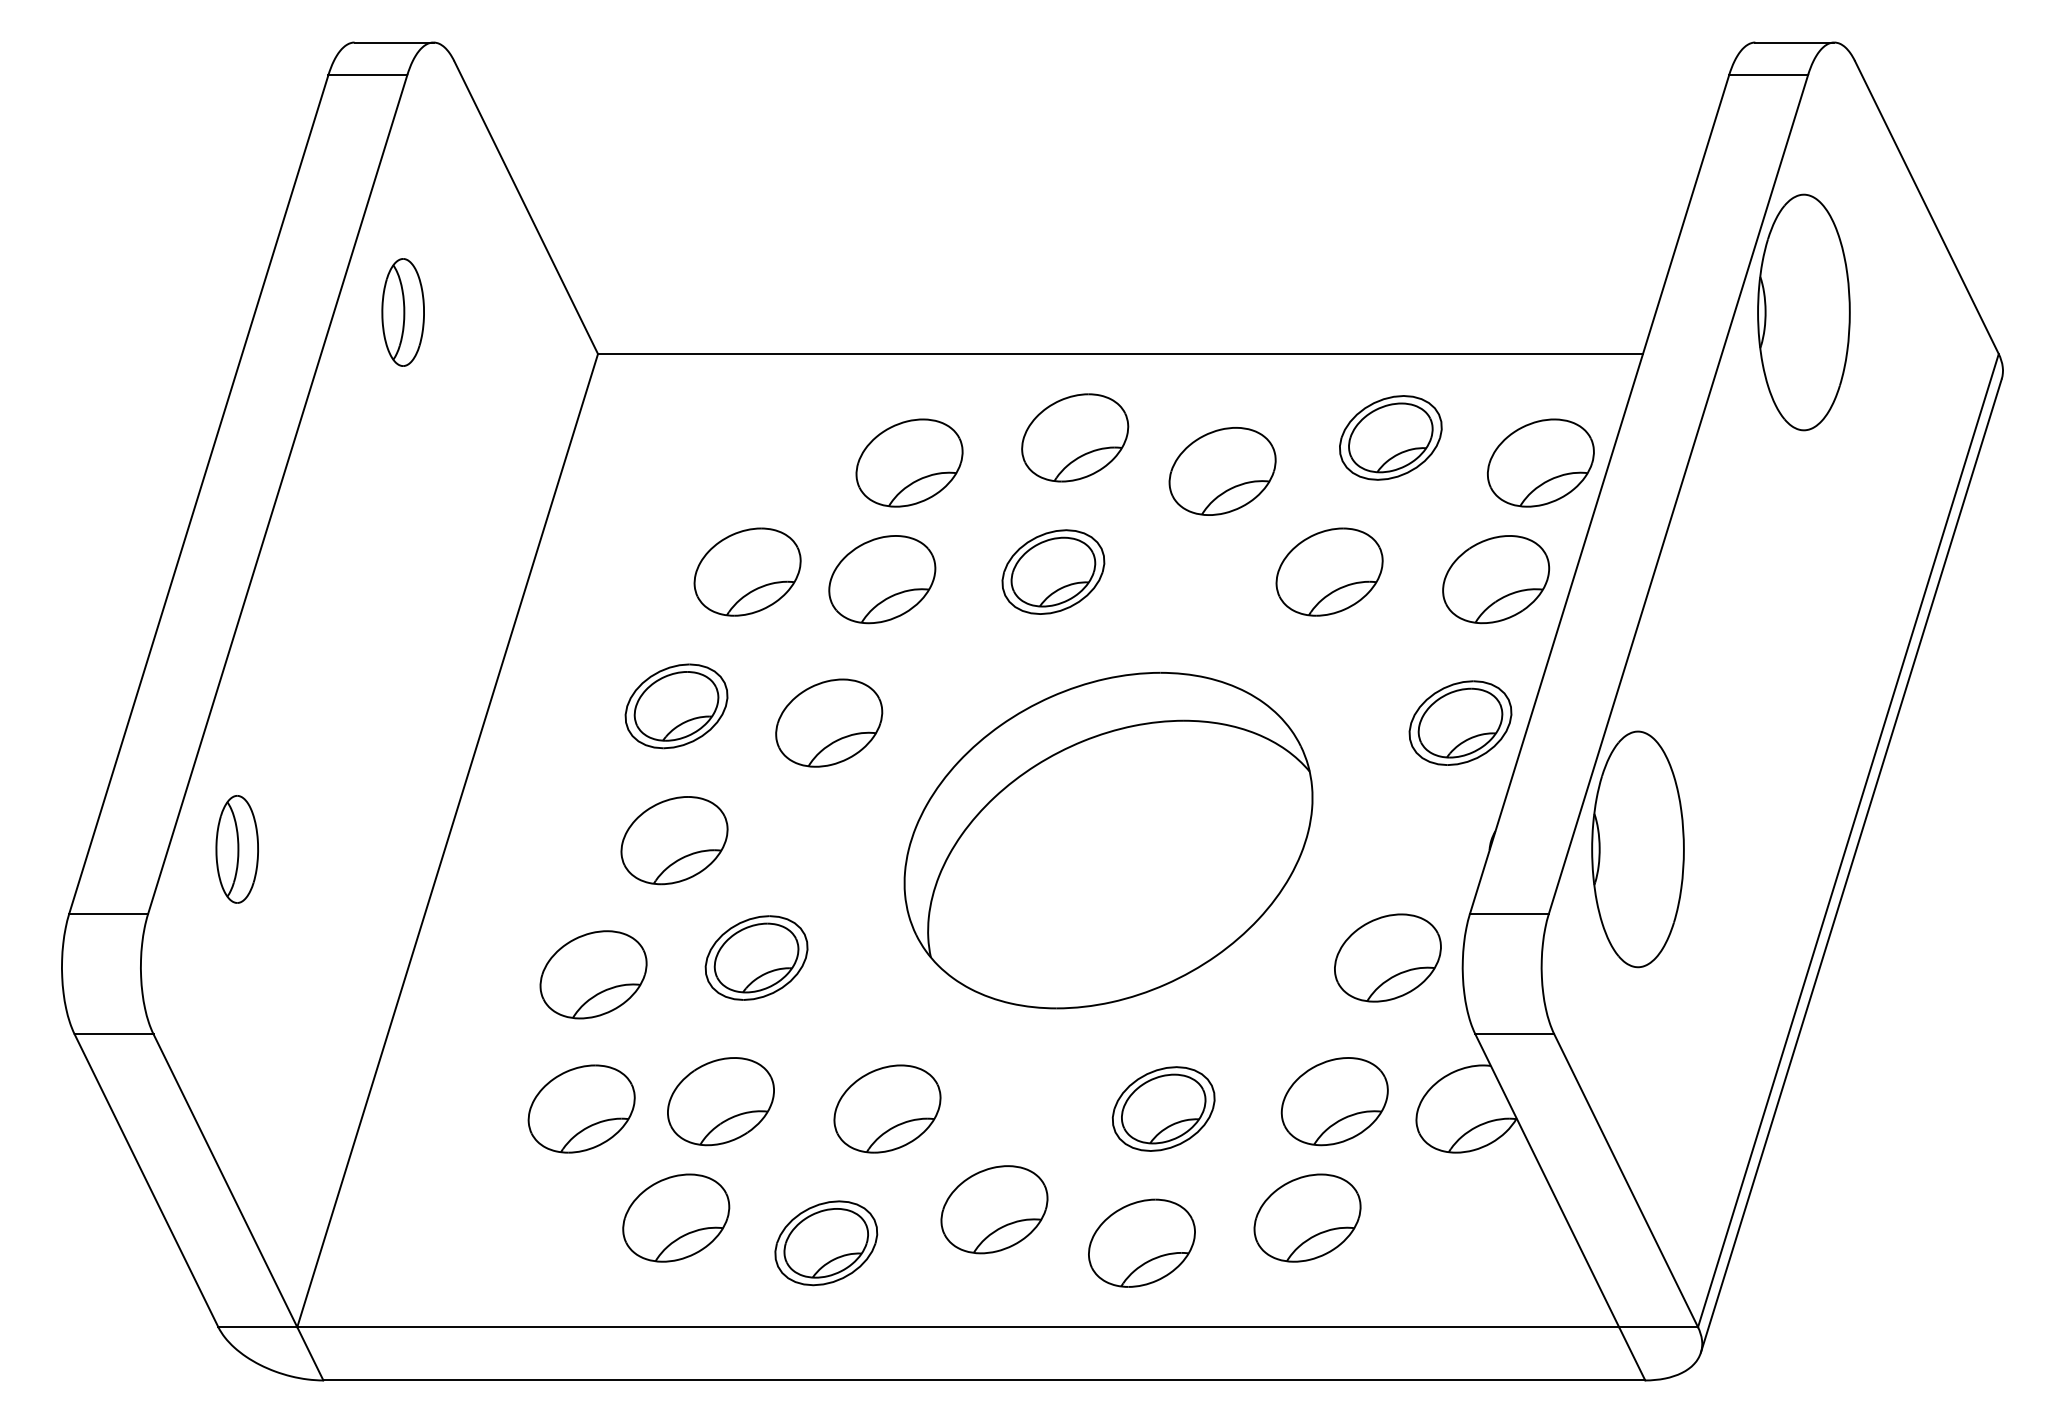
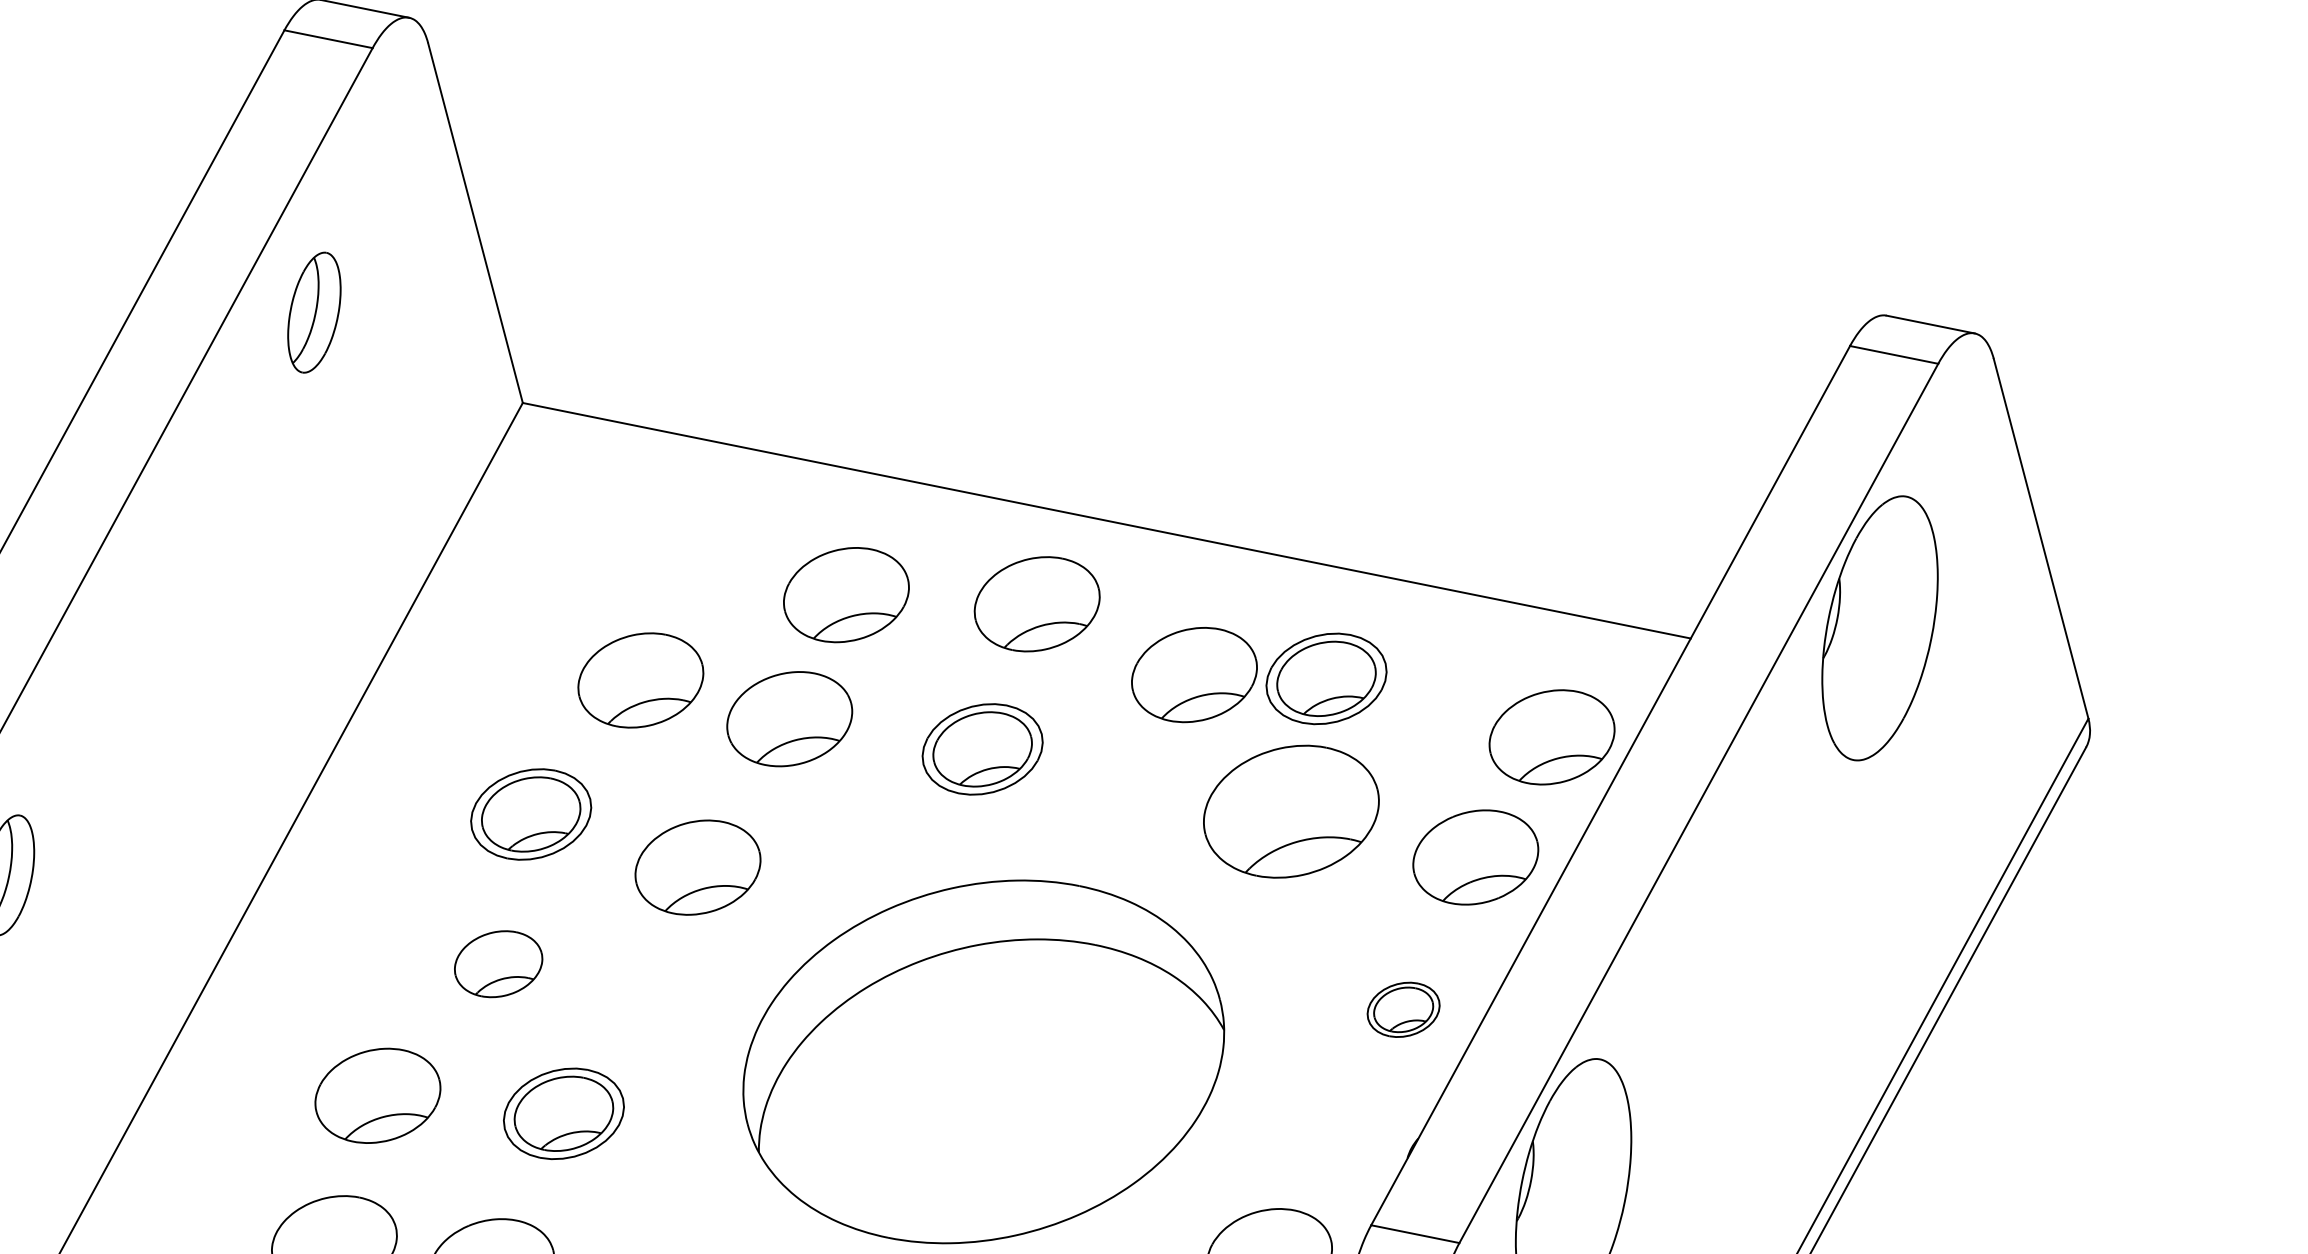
part: (1390, 437) -> (1326, 678), moved
part: (1329, 571) -> (1291, 810), size x1.4
part: (1460, 722) -> (1403, 1009), size x0.6
part: (674, 840) -> (498, 963), size x0.7

